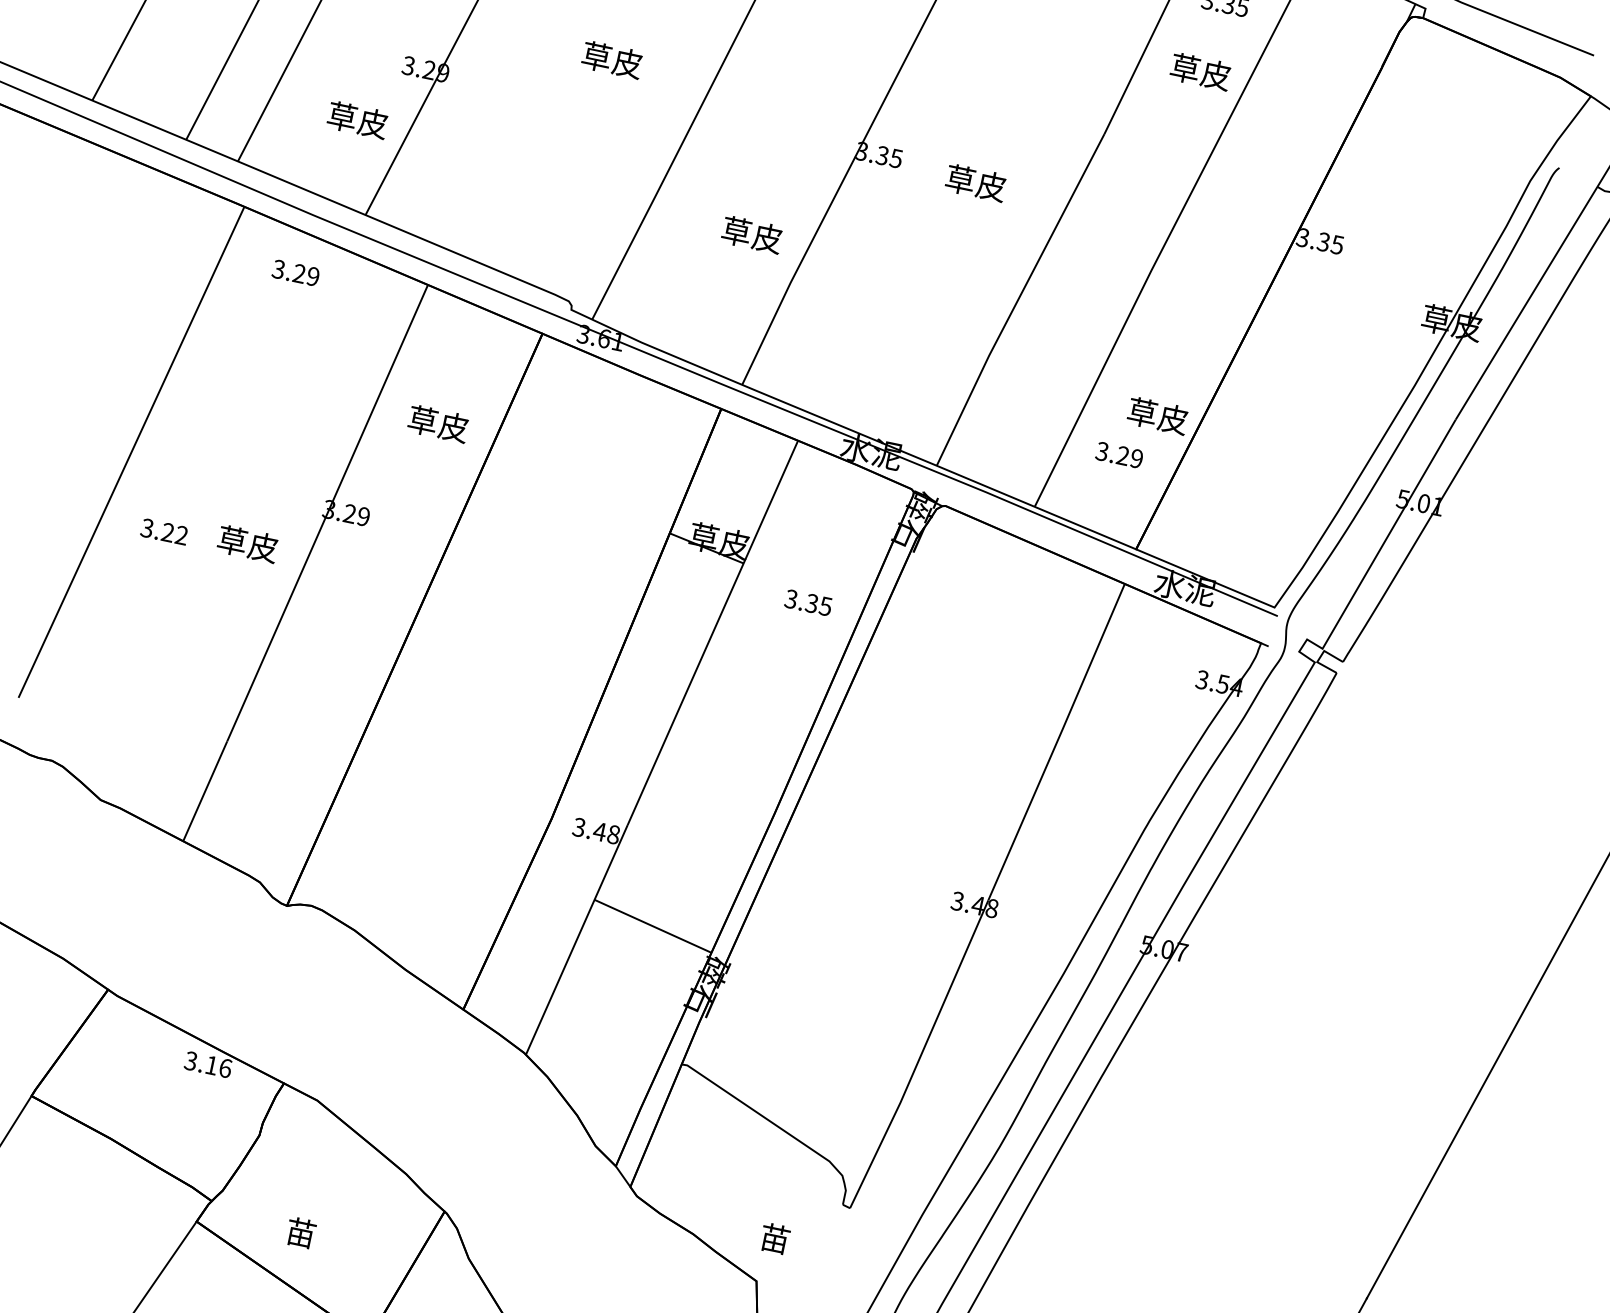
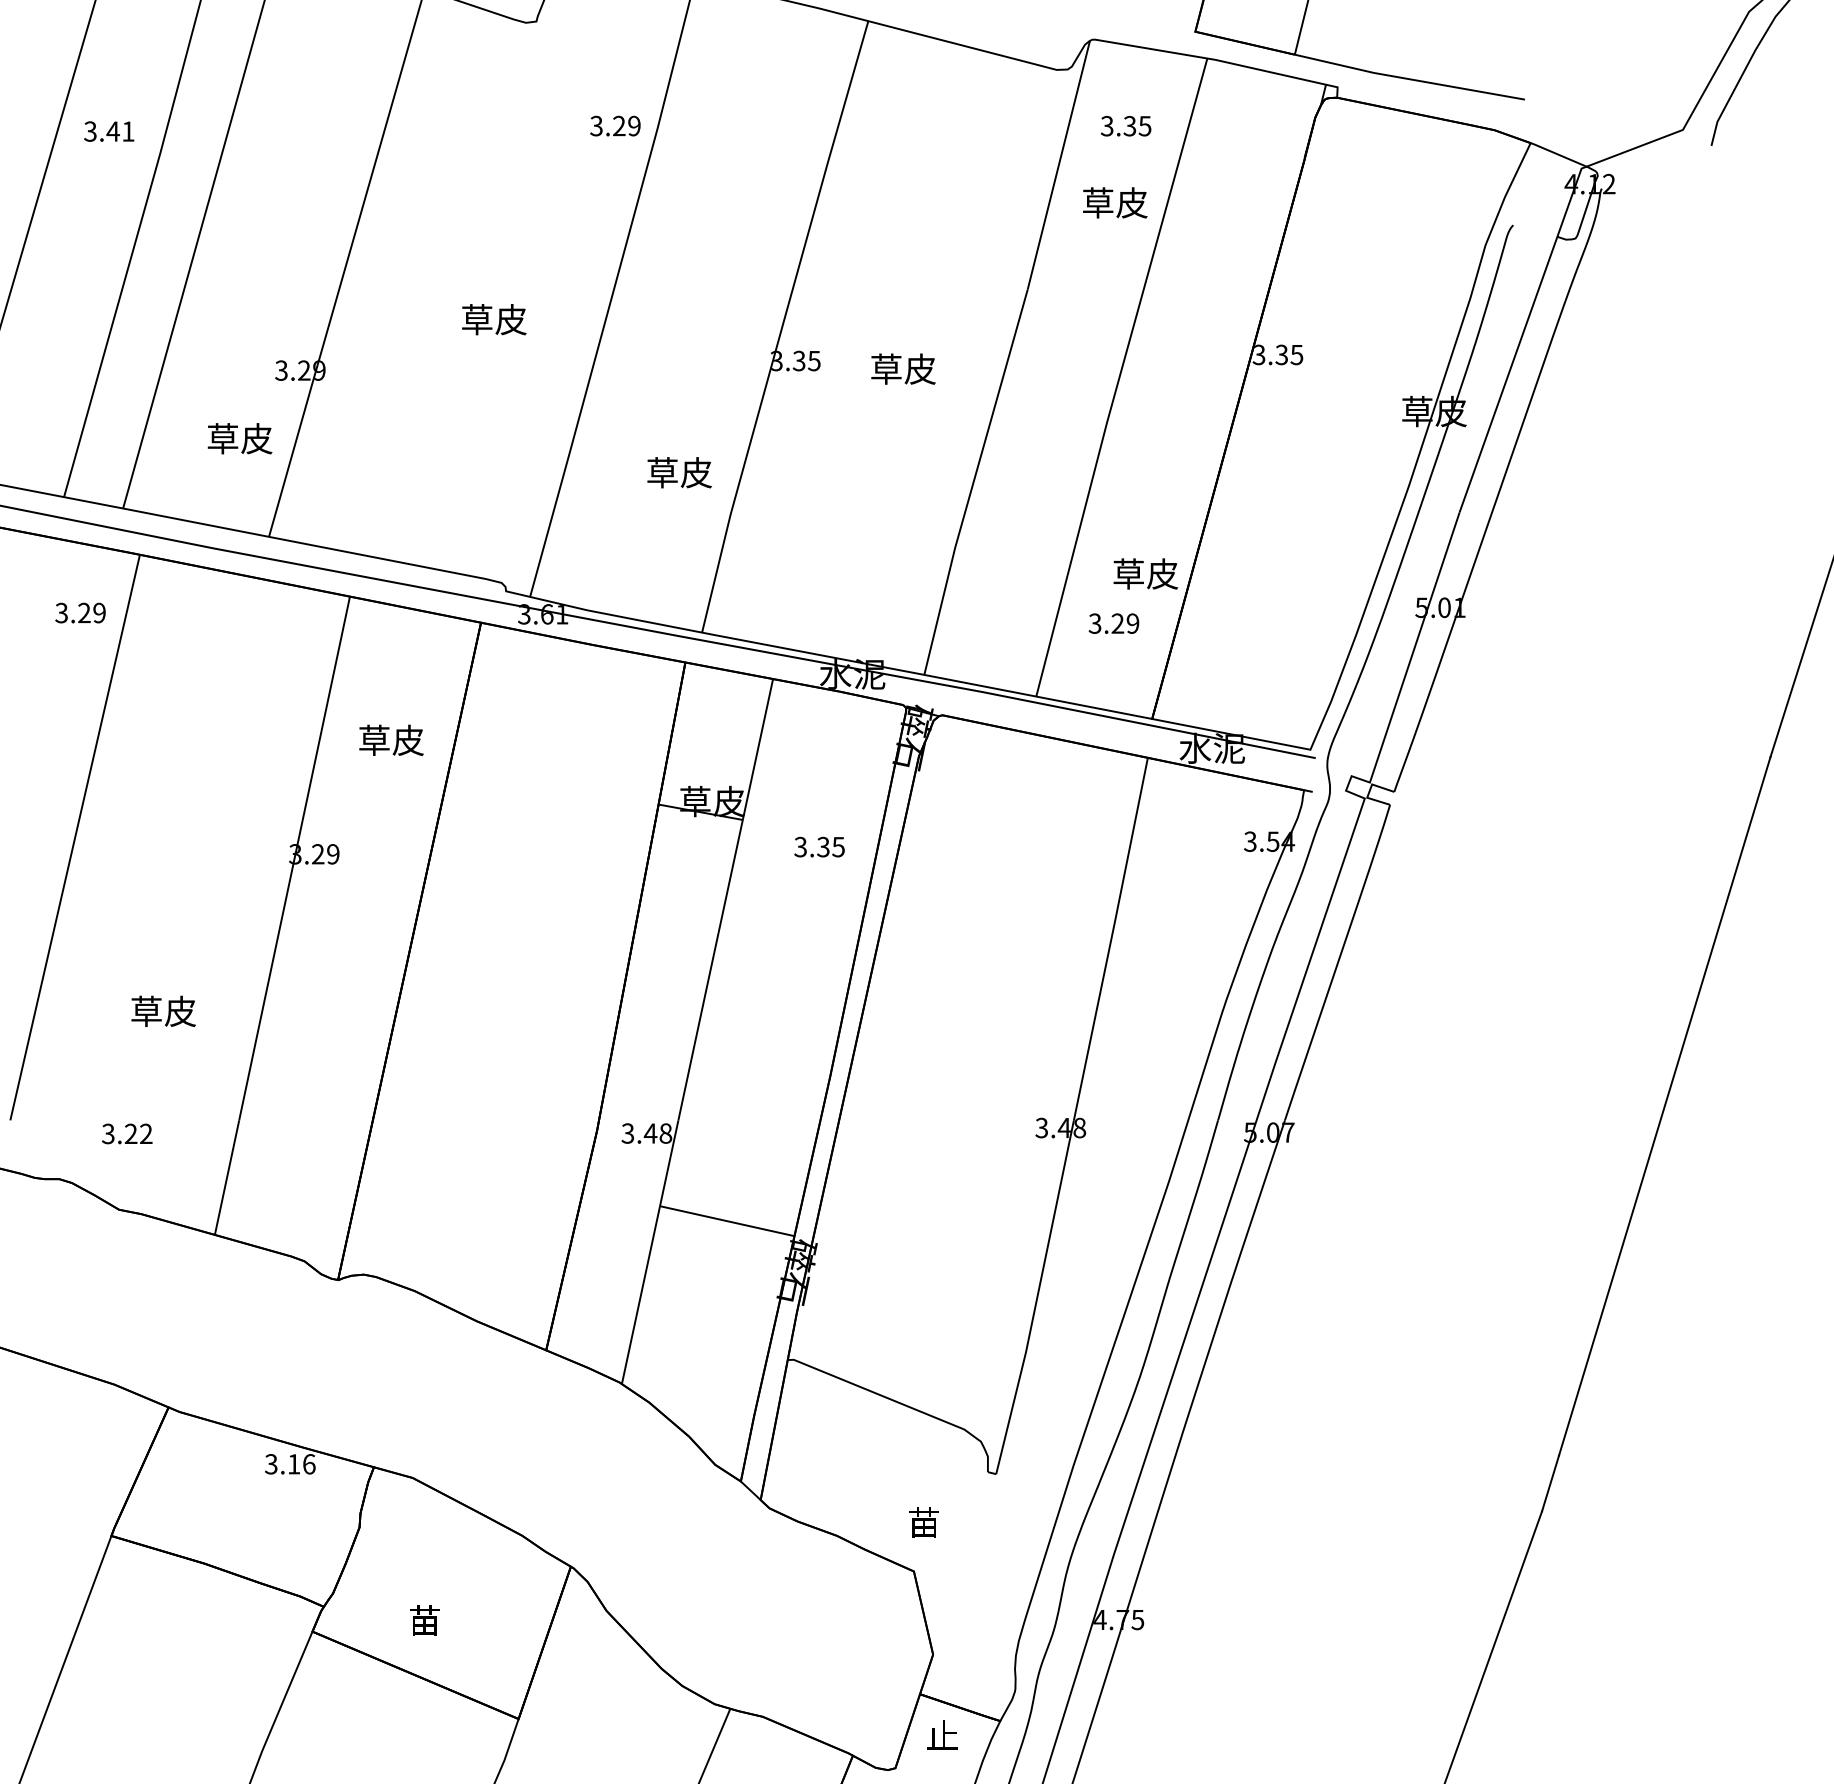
text: (295, 272) -> (80, 612), moved
text: (164, 531) -> (127, 1133), moved
text: (247, 543) -> (163, 1010), moved

